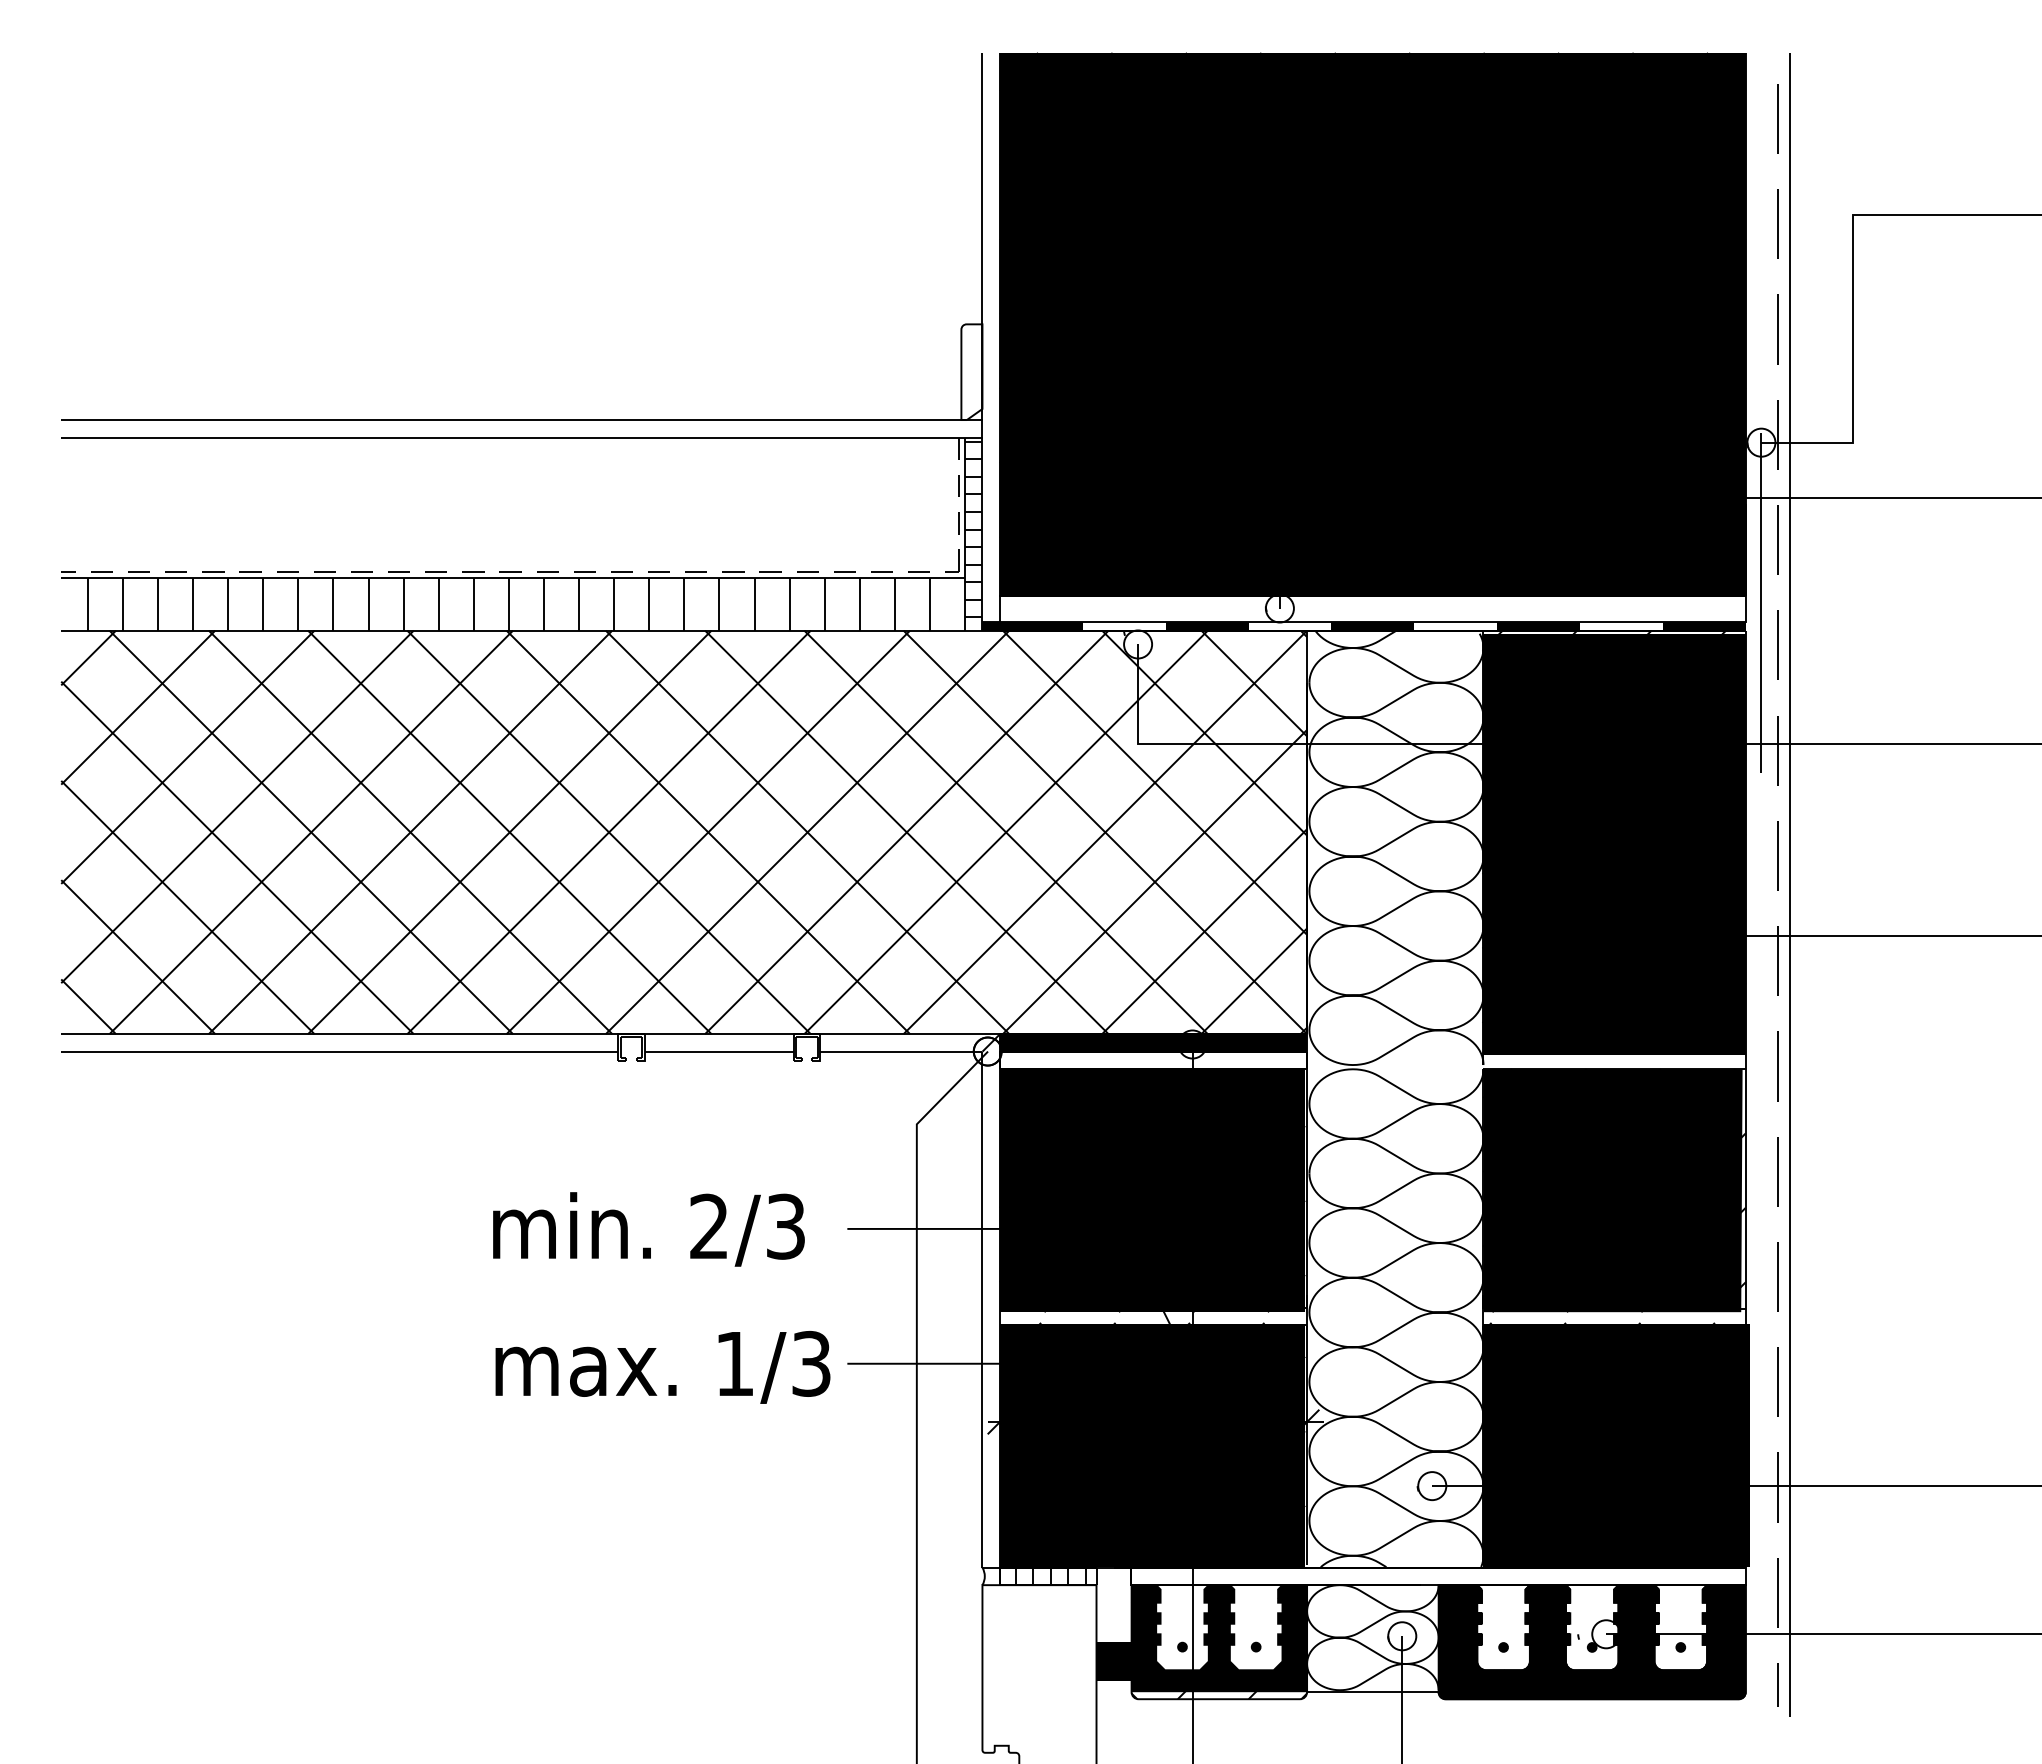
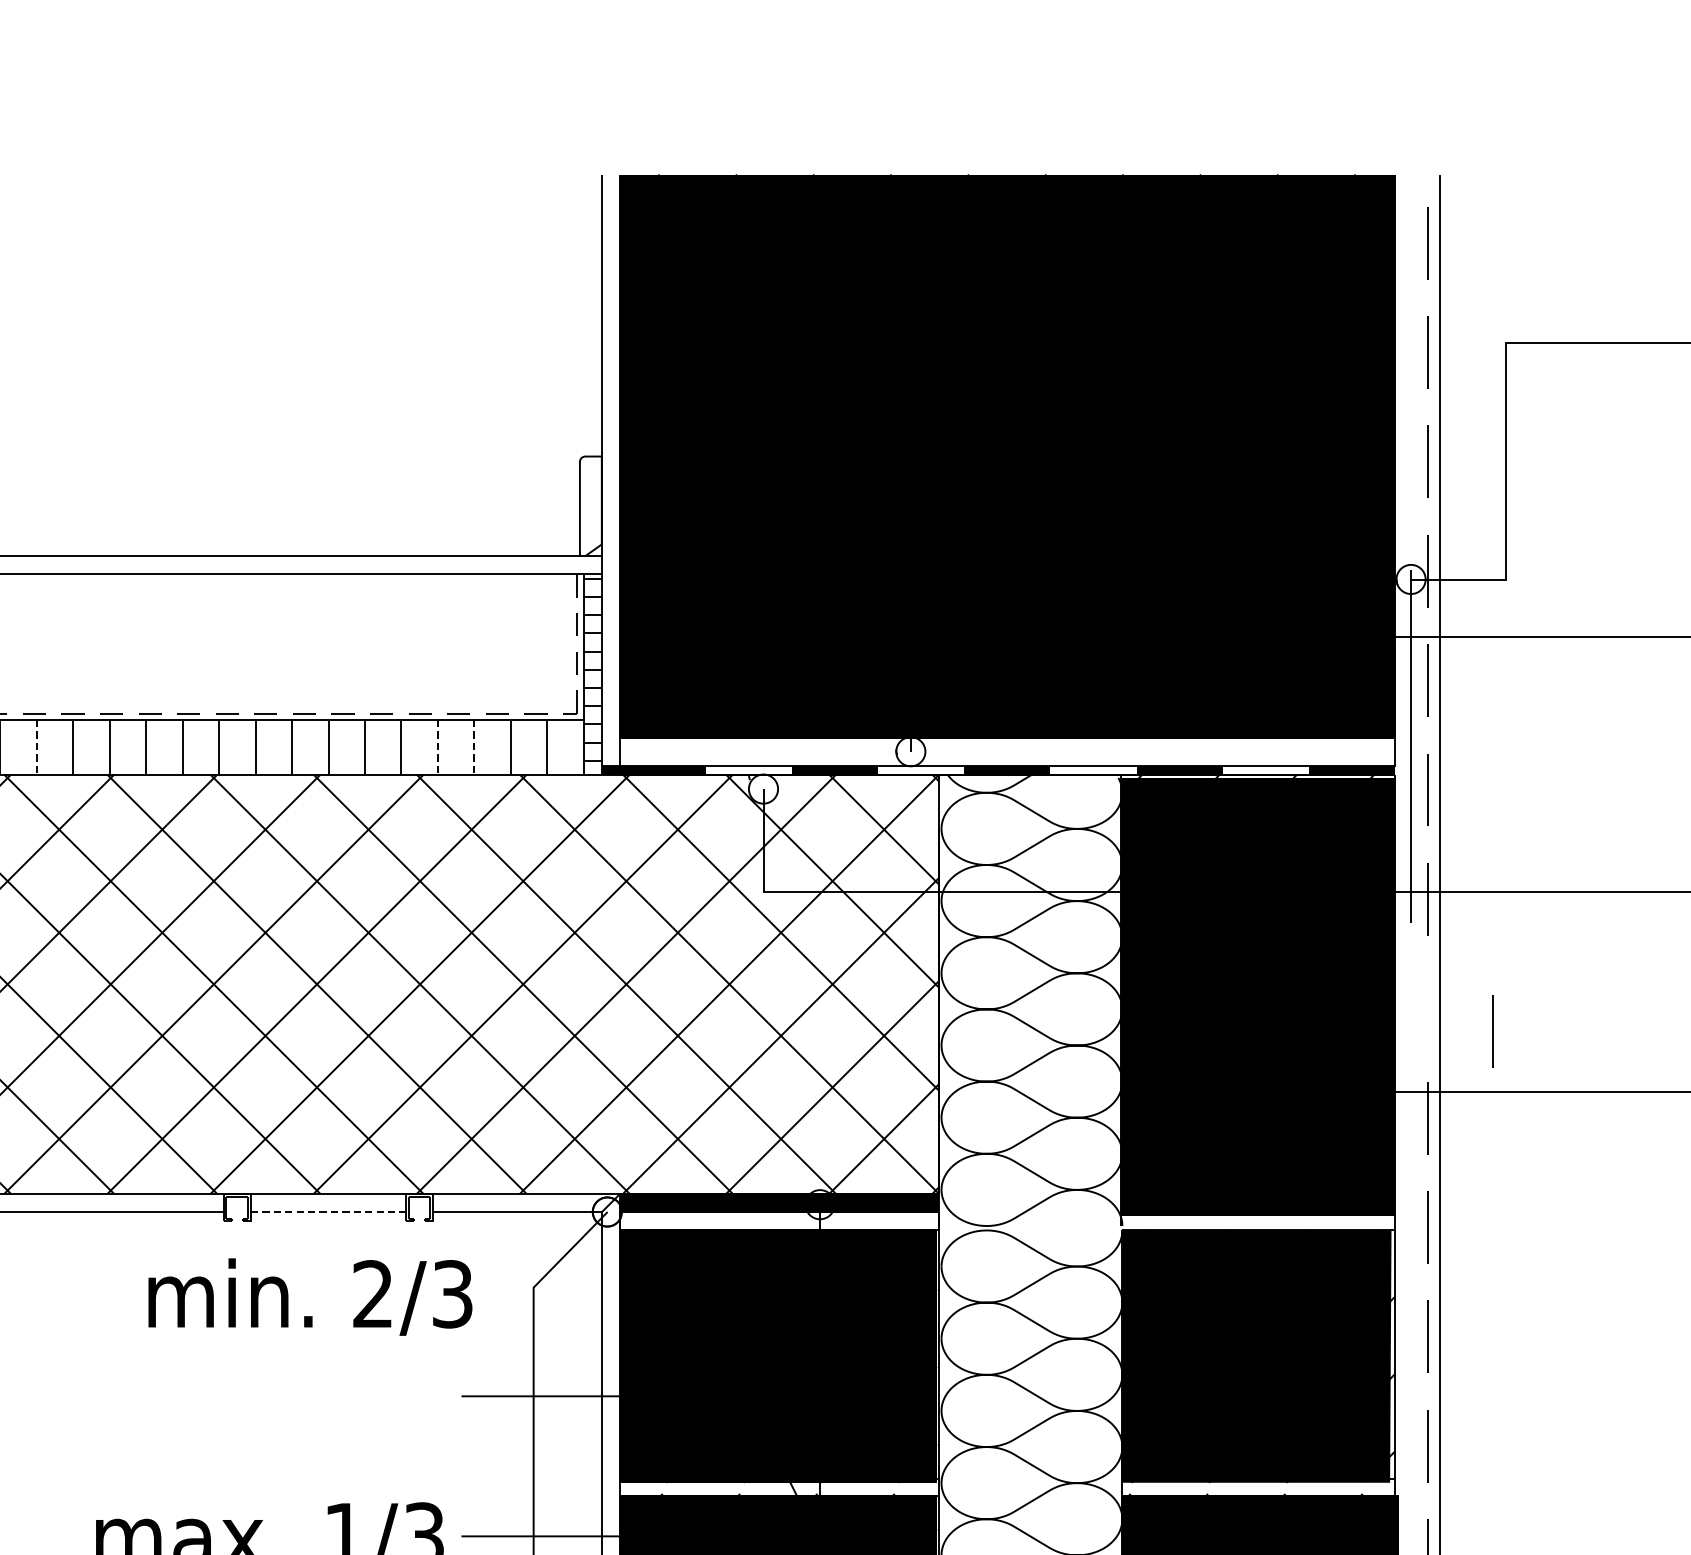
line: (438, 604) -> (36, 747), solid -> dashed
line: (824, 604) -> (437, 747), solid -> dashed
line: (859, 604) -> (474, 747), solid -> dashed
line: (1777, 855) -> (1493, 1031), moved
line: (719, 1051) -> (328, 1211), solid -> dashed
text: (648, 1229) -> (309, 1297), moved

